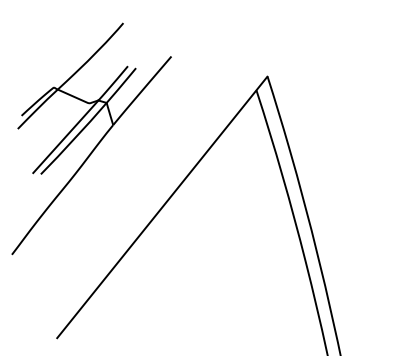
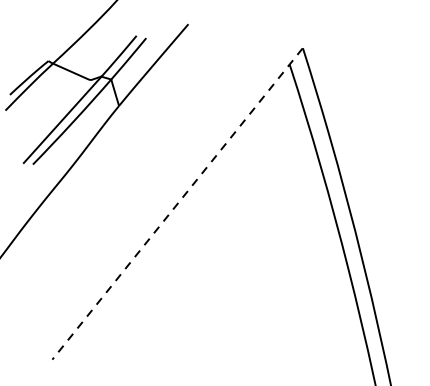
line: (162, 207) -> (177, 204), solid -> dashed

